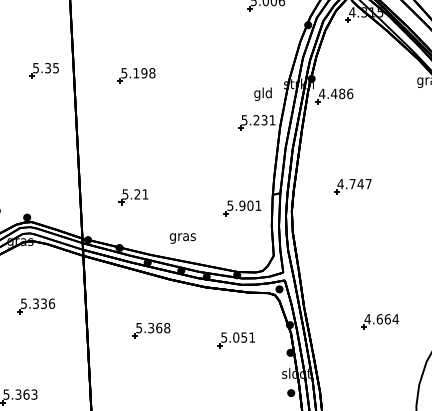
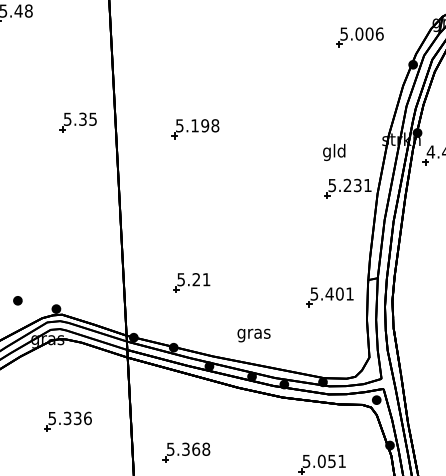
text: (262, 93) -> (333, 151), moved
text: (242, 205) -> (329, 293), 5.901 -> 5.401
part: (151, 330) -> (186, 452), moved

